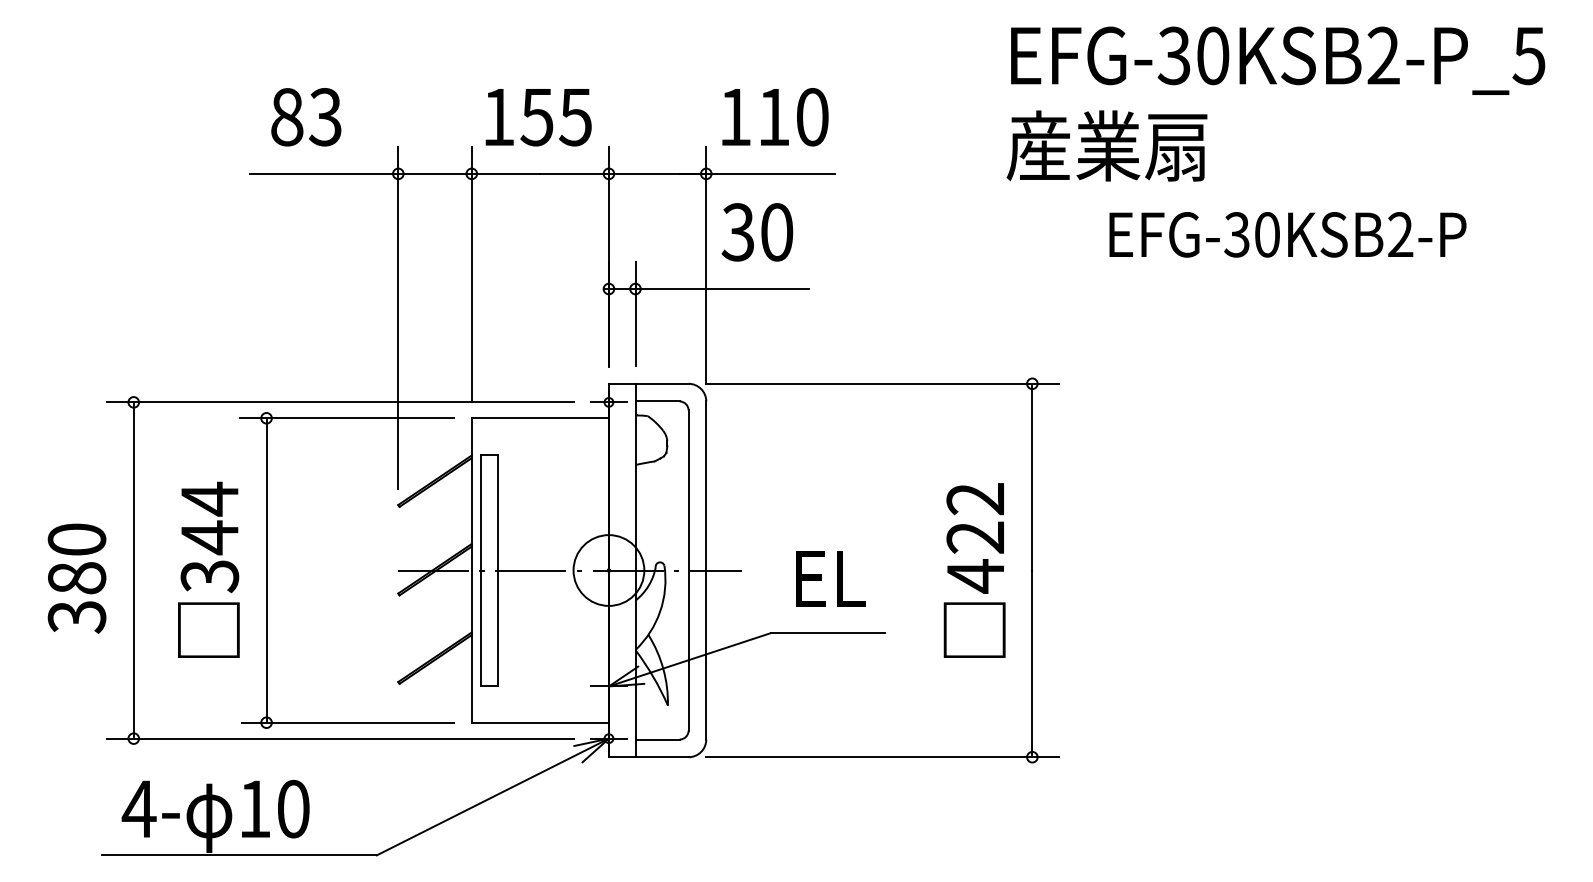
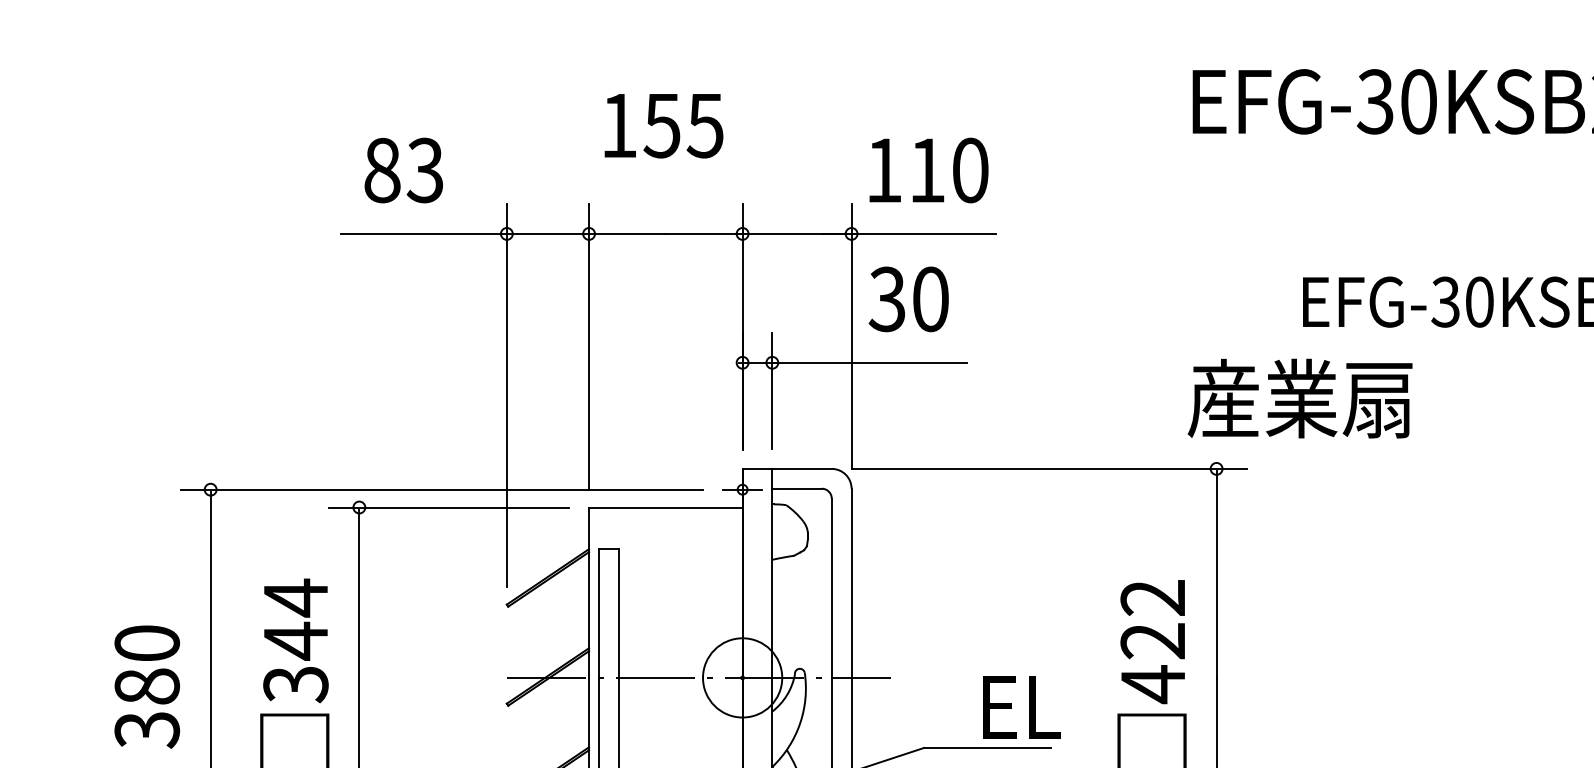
text: (538, 117) -> (663, 126), moved
text: (1106, 145) -> (1299, 398), moved
text: (830, 578) -> (1021, 707), moved

